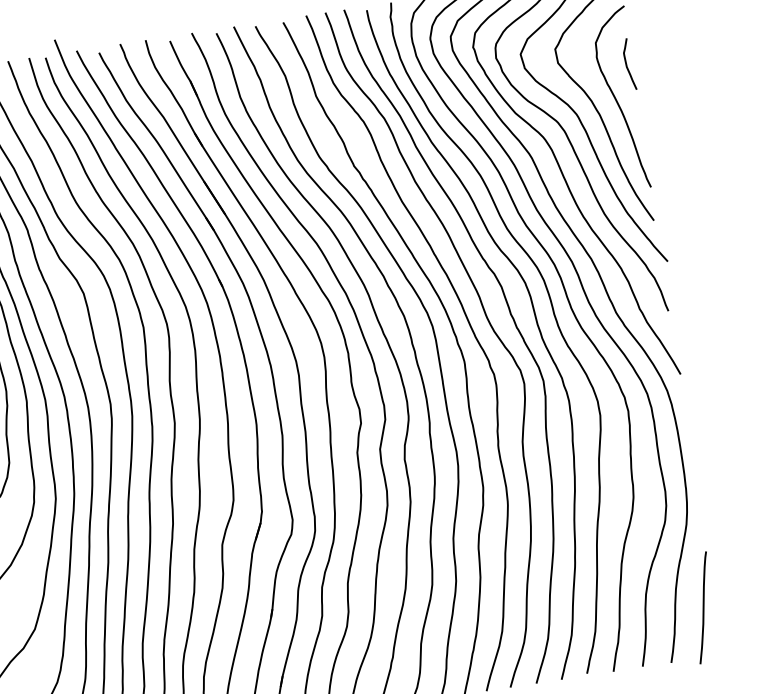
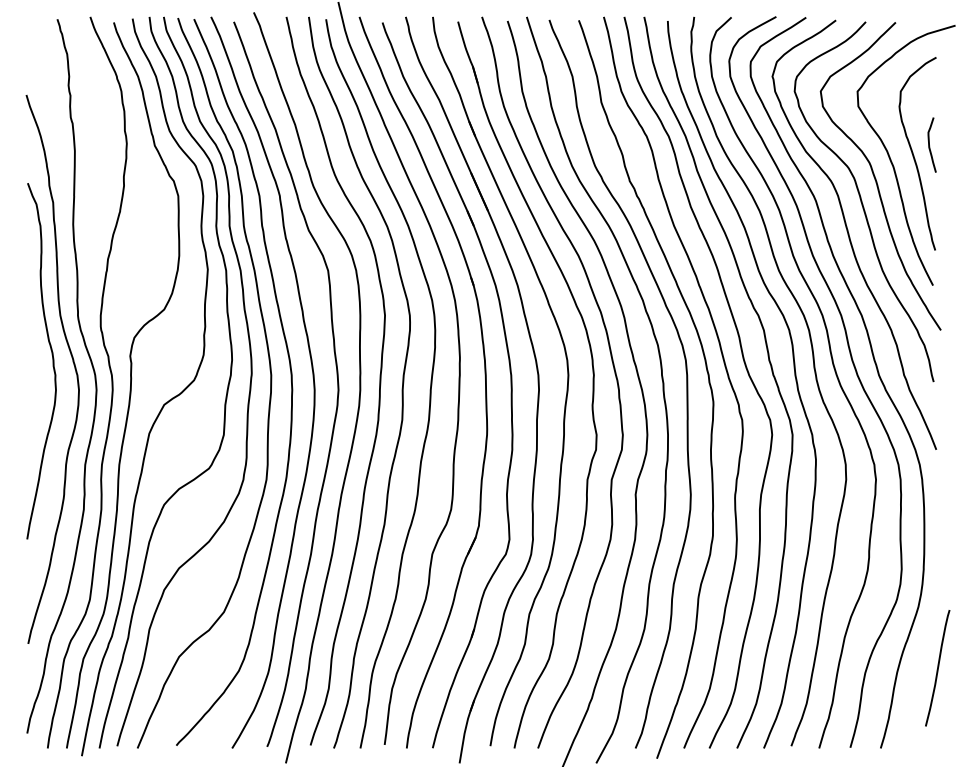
curve: (626, 64) -> (929, 144), moved
curve: (703, 608) -> (937, 668), moved

